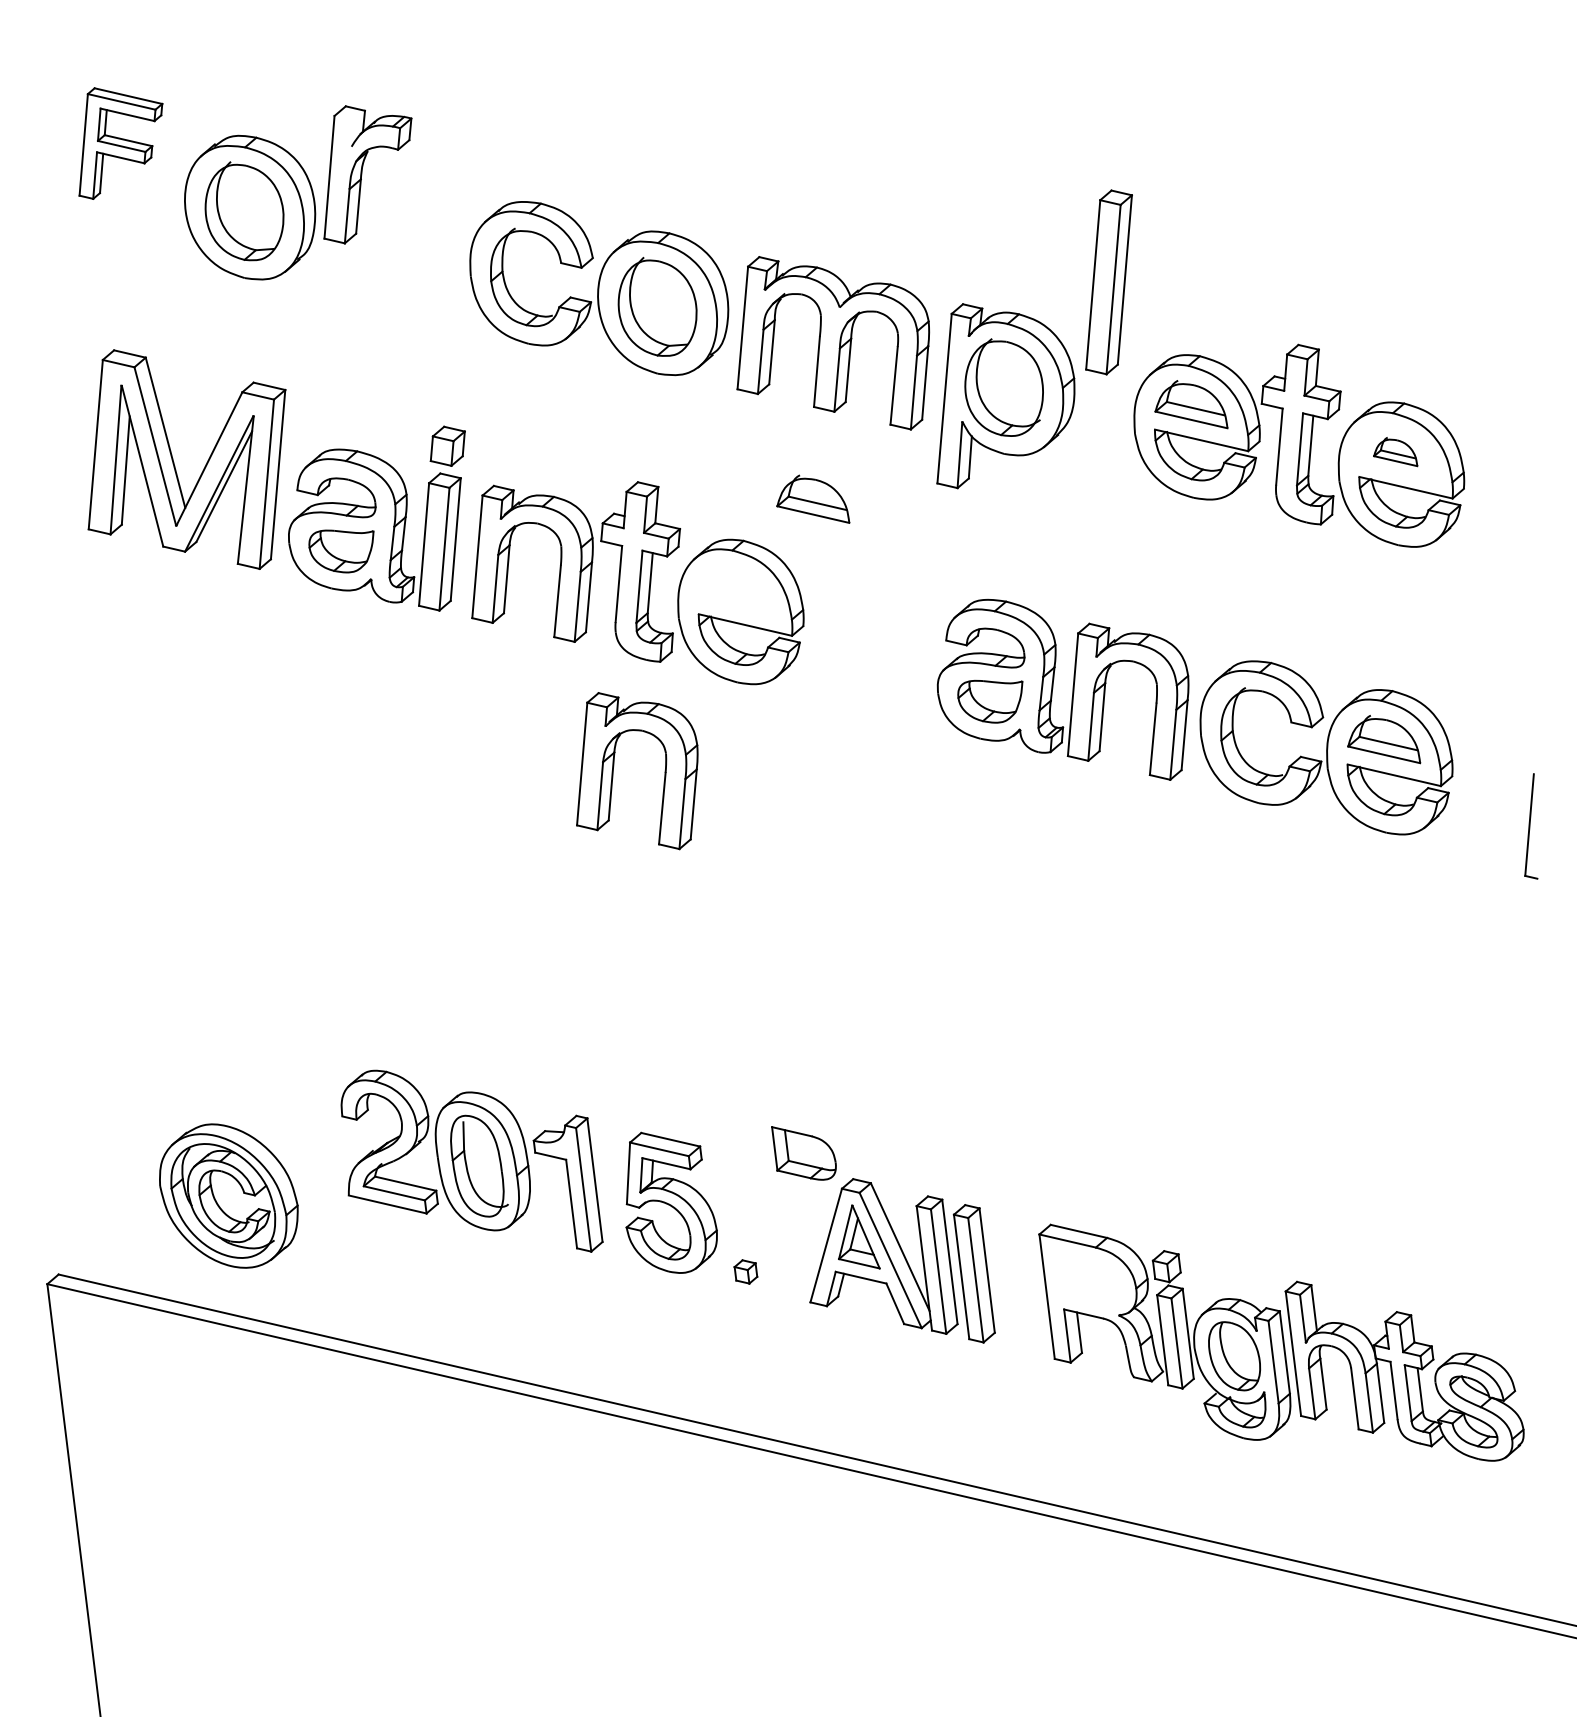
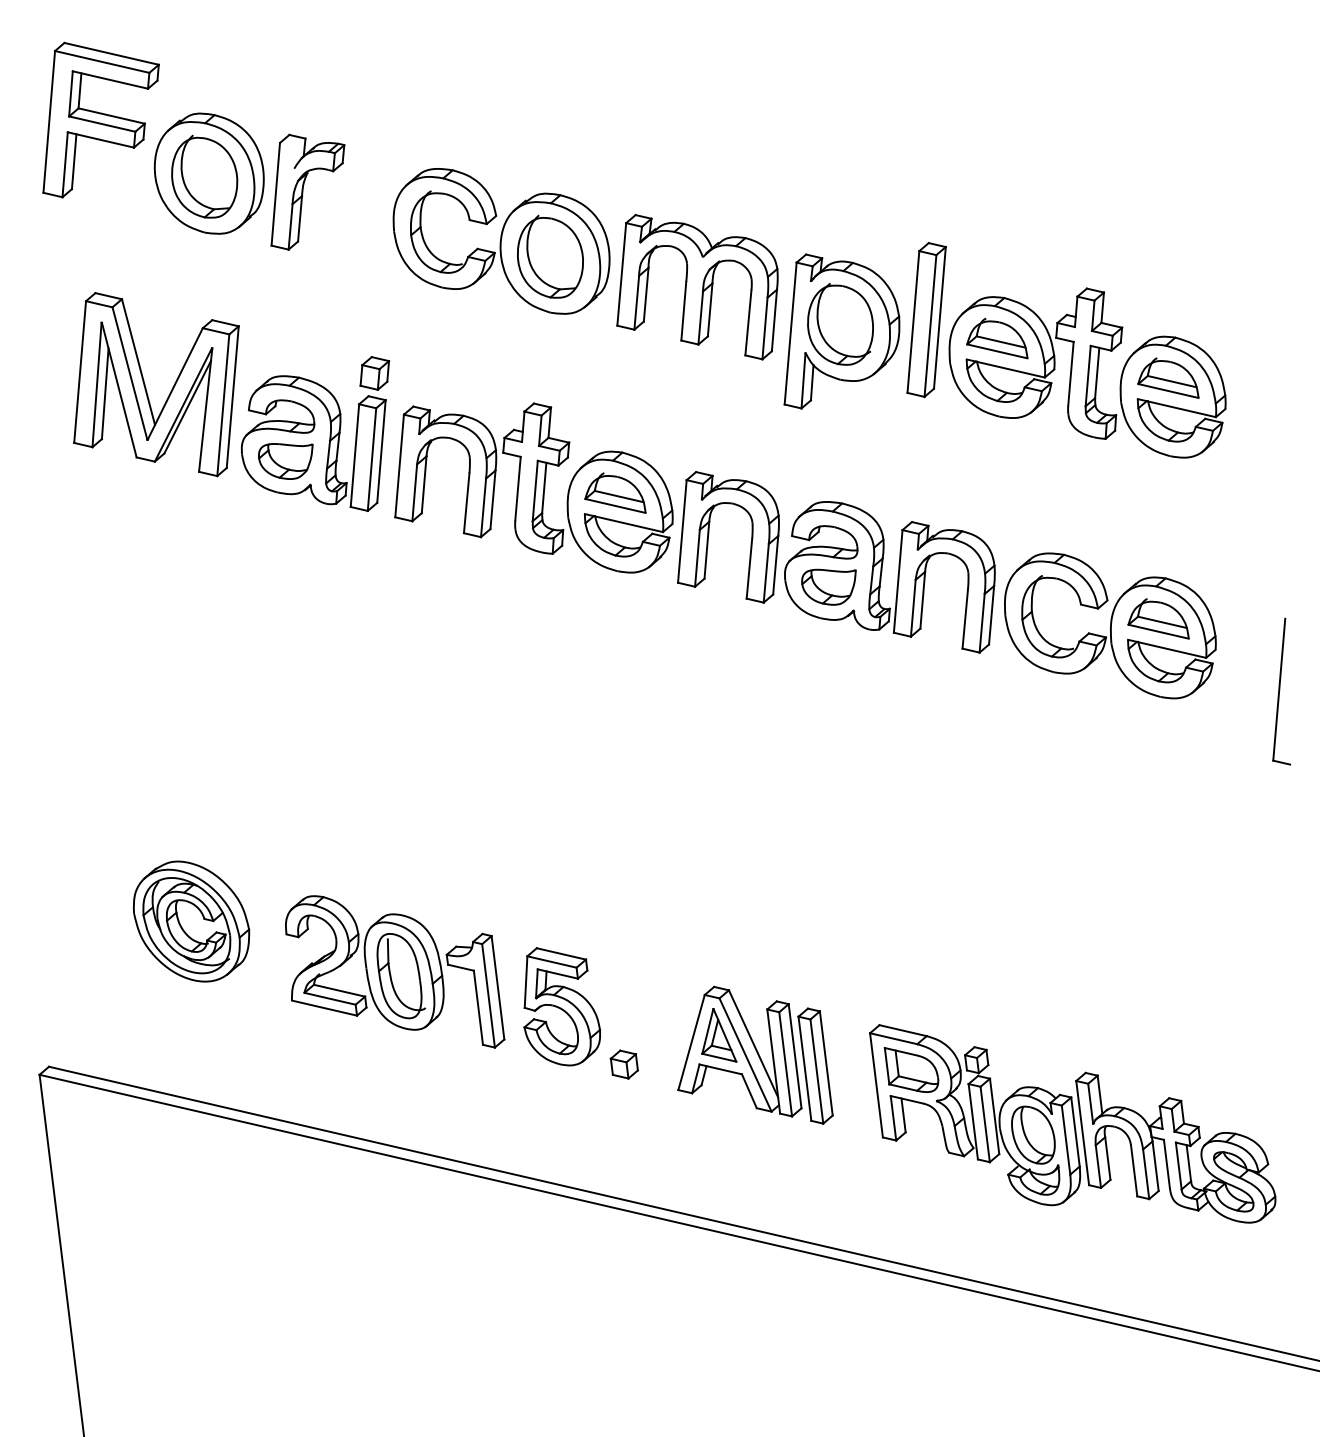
part: (120, 143) -> (100, 119), size x1.67
part: (367, 174) -> (307, 191), moved
part: (1108, 282) -> (926, 320), moved
part: (1395, 451) -> (1168, 377), size x1.67
part: (813, 498) -> (615, 492), moved
part: (614, 766) -> (709, 533), moved
part: (1531, 826) -> (1281, 691), size x1.67
part: (803, 1153) -> (911, 1070), moved
part: (228, 1195) -> (191, 921), moved
part: (745, 1271) -> (624, 1064), size x1.43

